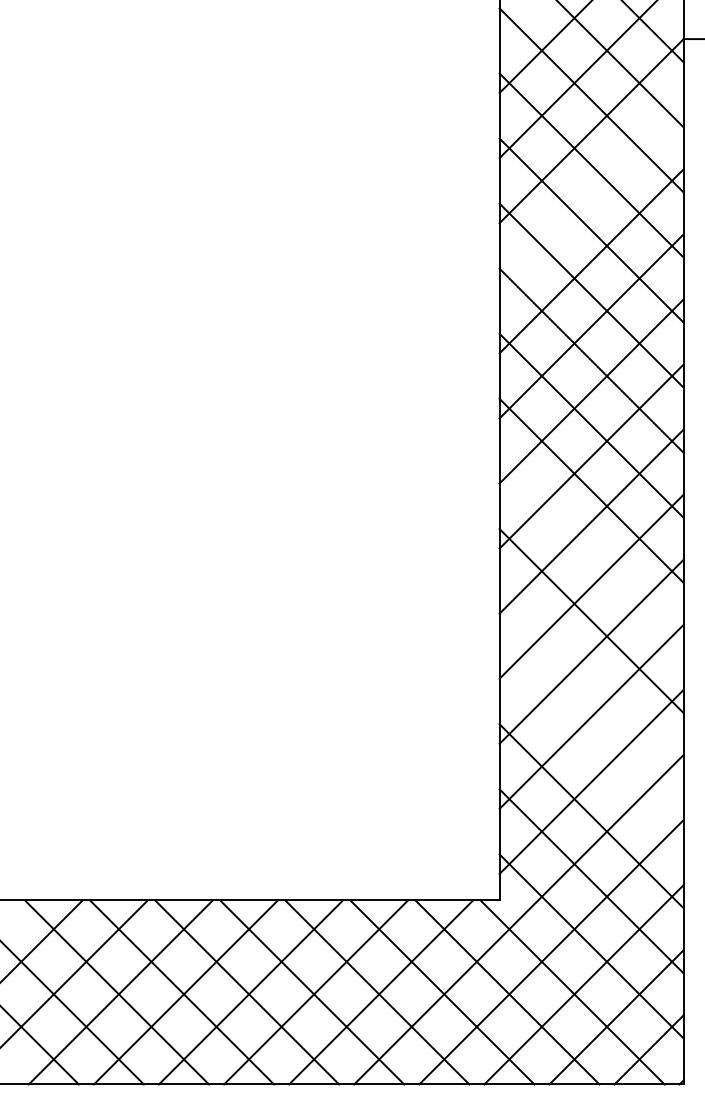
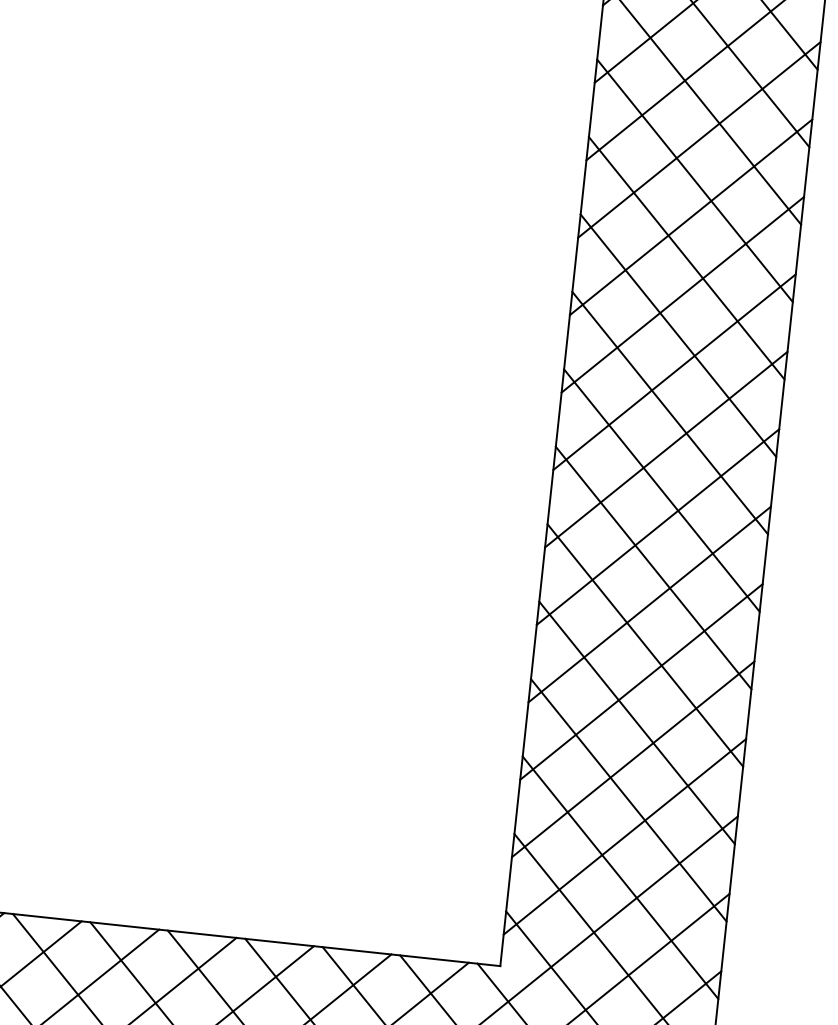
line: (591, 196) -> (699, 140), added
line: (591, 555) -> (653, 567), added
line: (591, 686) -> (636, 723), added
line: (591, 751) -> (628, 800), added

